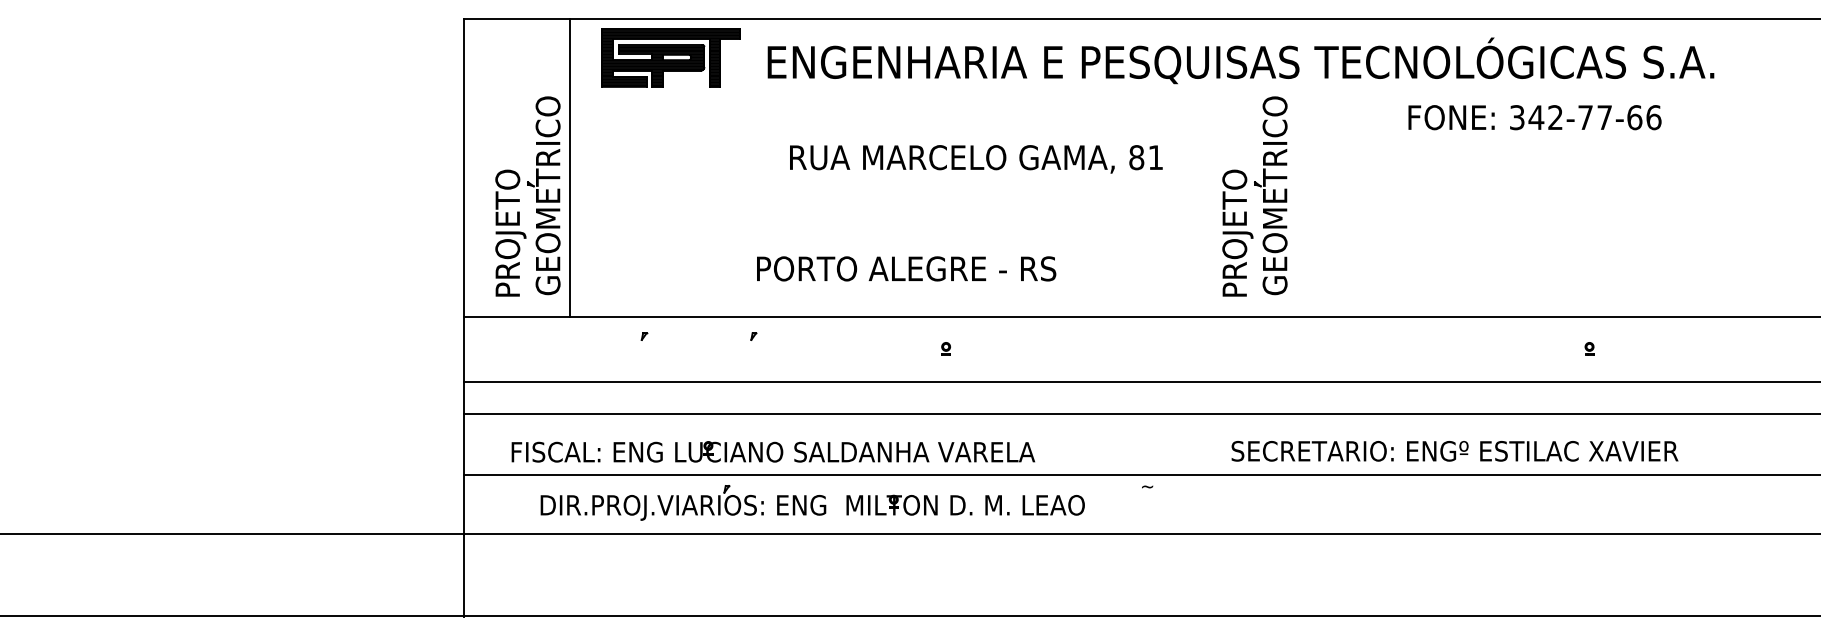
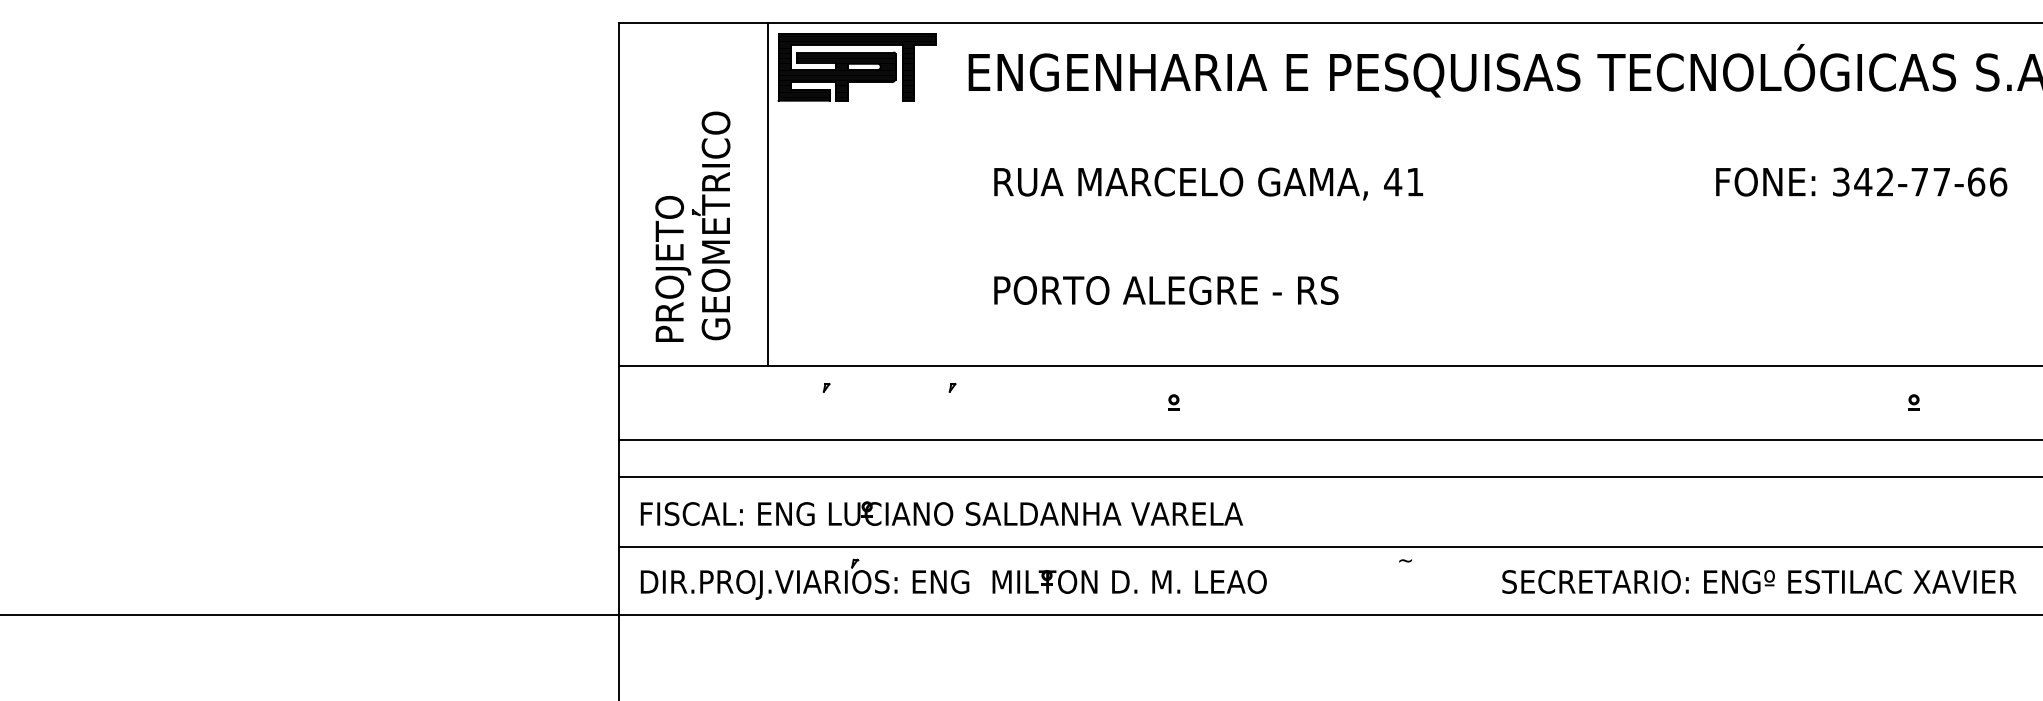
text: (1534, 117) -> (1861, 181), moved
text: (1136, 157) -> (1392, 181), 81 -> 41
line: (569, 167) -> (767, 193), moved
part: (1246, 199) -> (1519, 230), removed
text: (906, 268) -> (1166, 290), moved
part: (772, 451) -> (940, 513), moved
text: (1454, 451) -> (1758, 582), moved
part: (812, 502) -> (953, 578), moved

